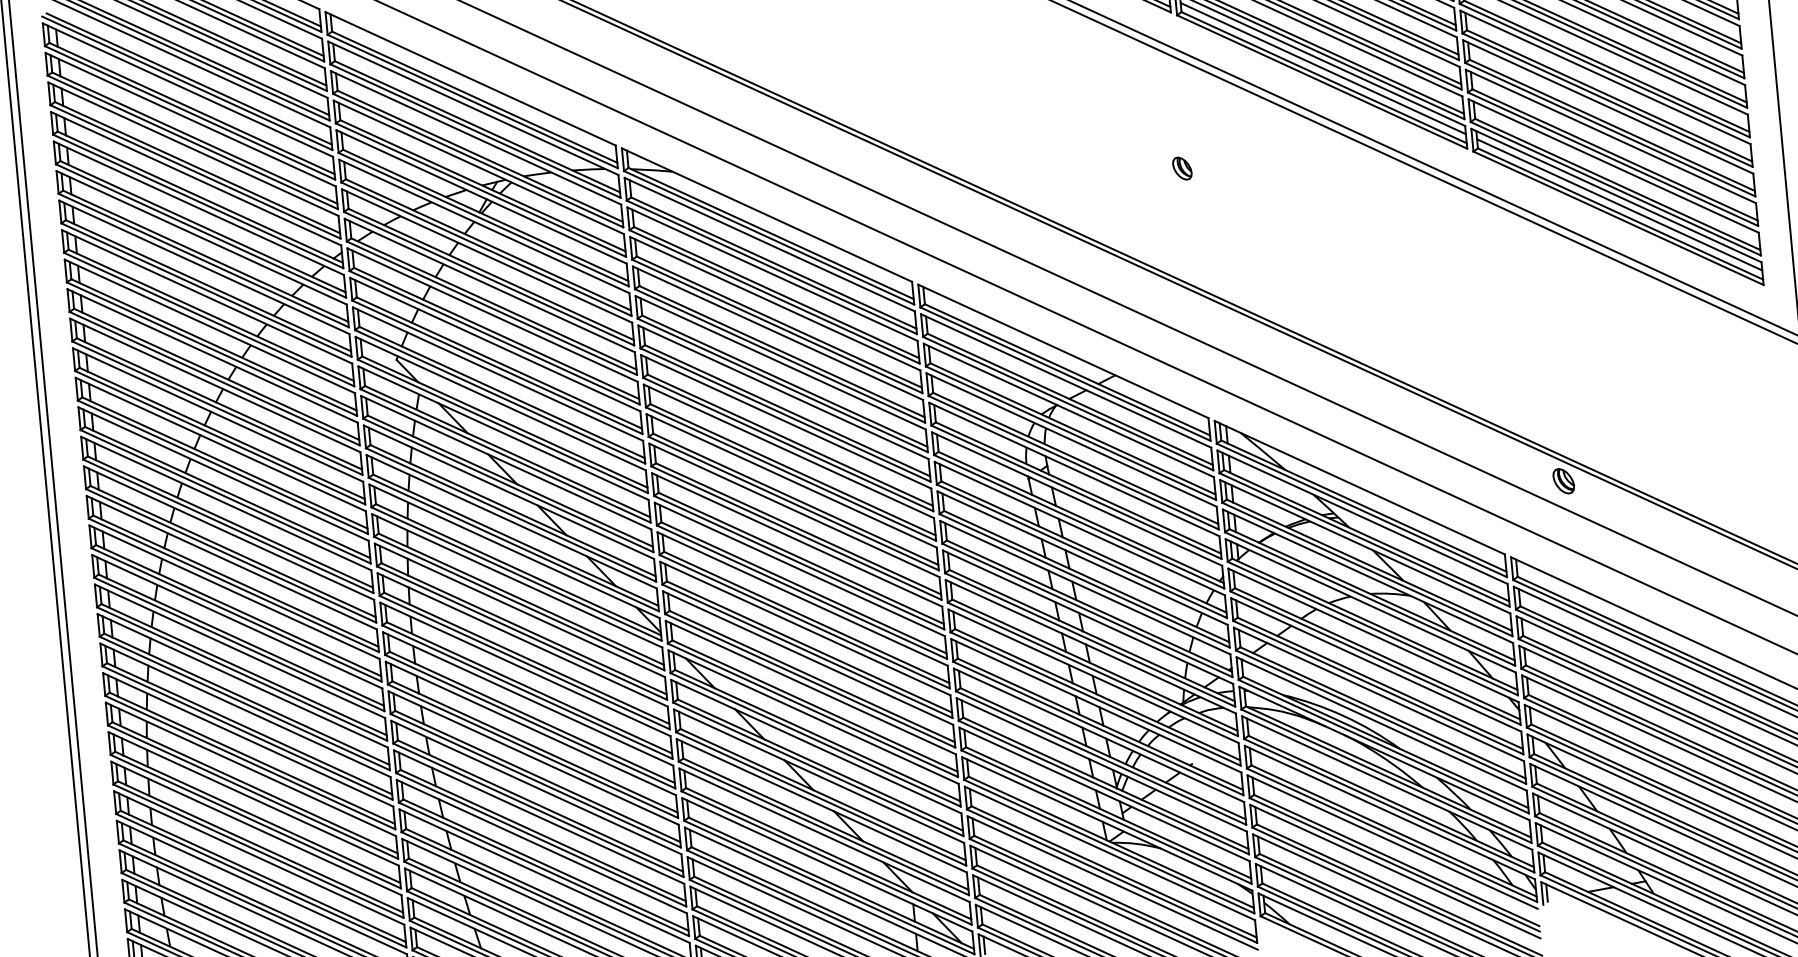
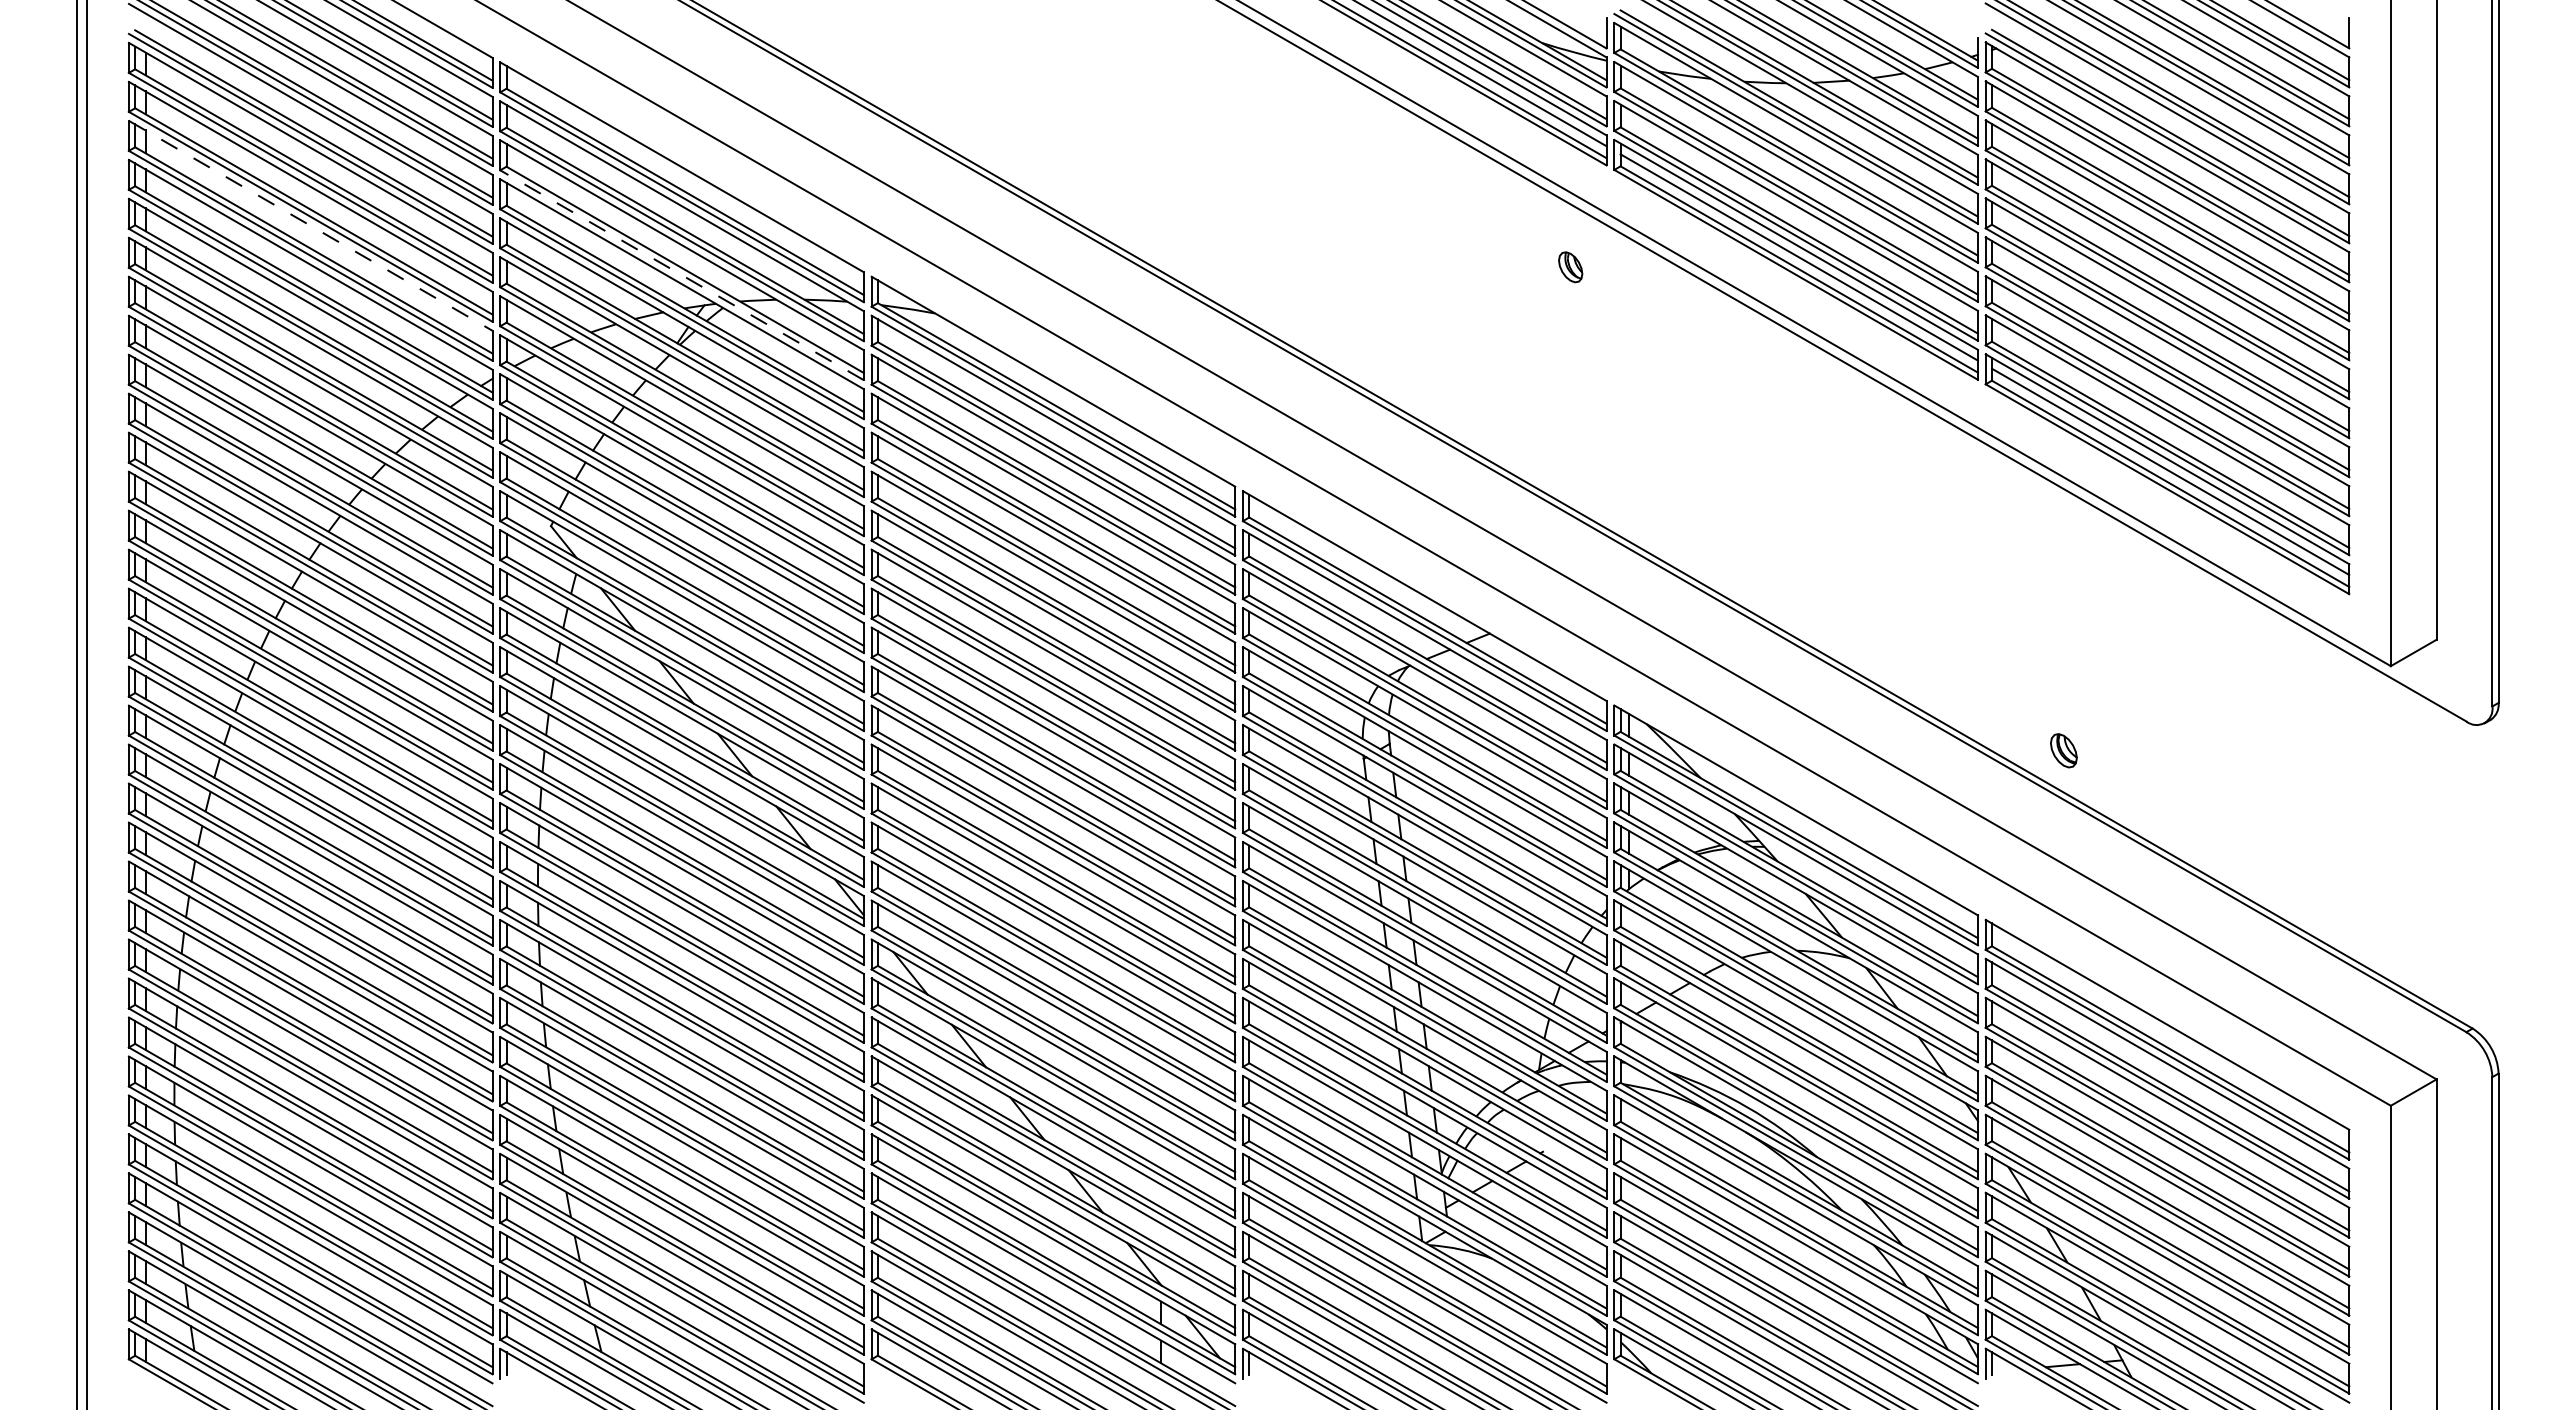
line: (193, 148) -> (310, 225), solid -> dashed
line: (478, 160) -> (682, 275), solid -> dashed
part: (1182, 168) -> (1570, 267), moved
part: (1563, 481) -> (2063, 750), moved

